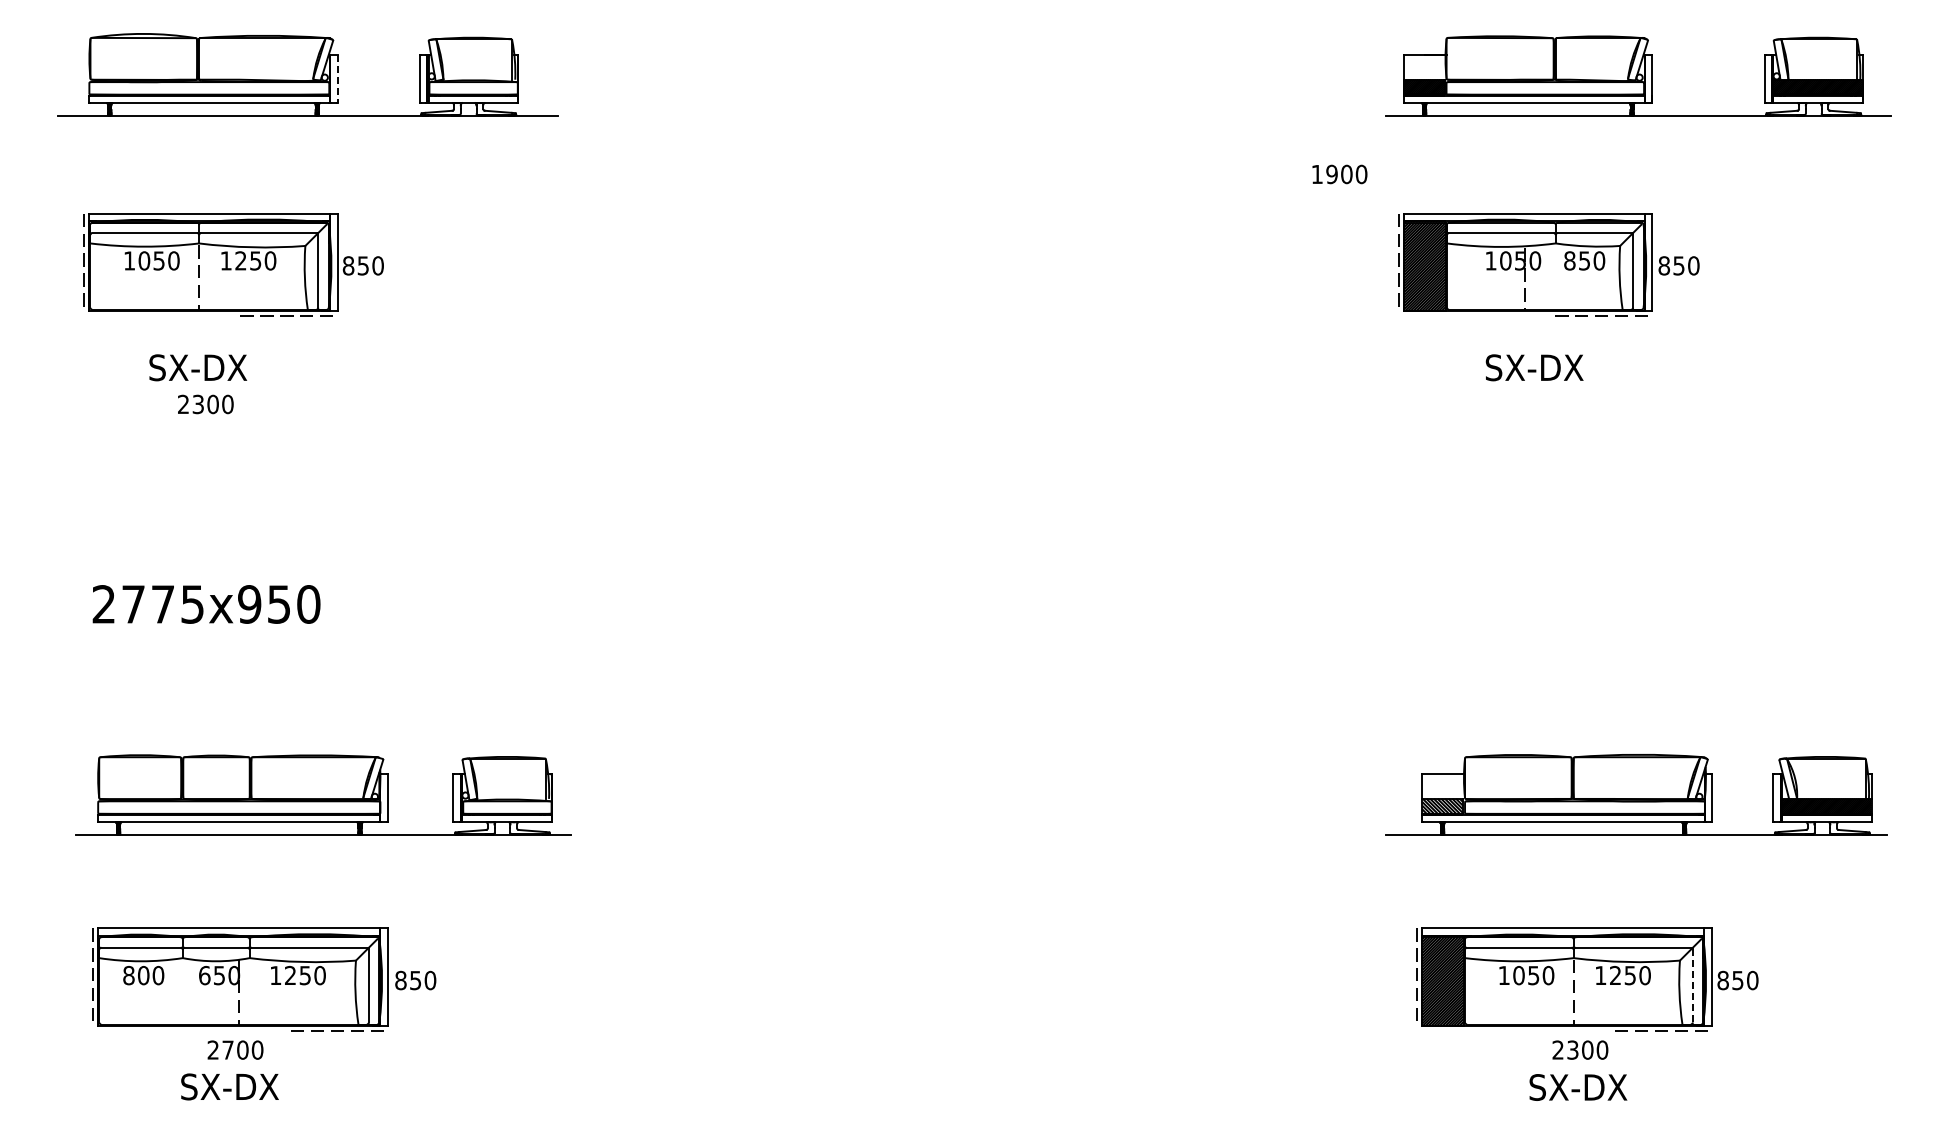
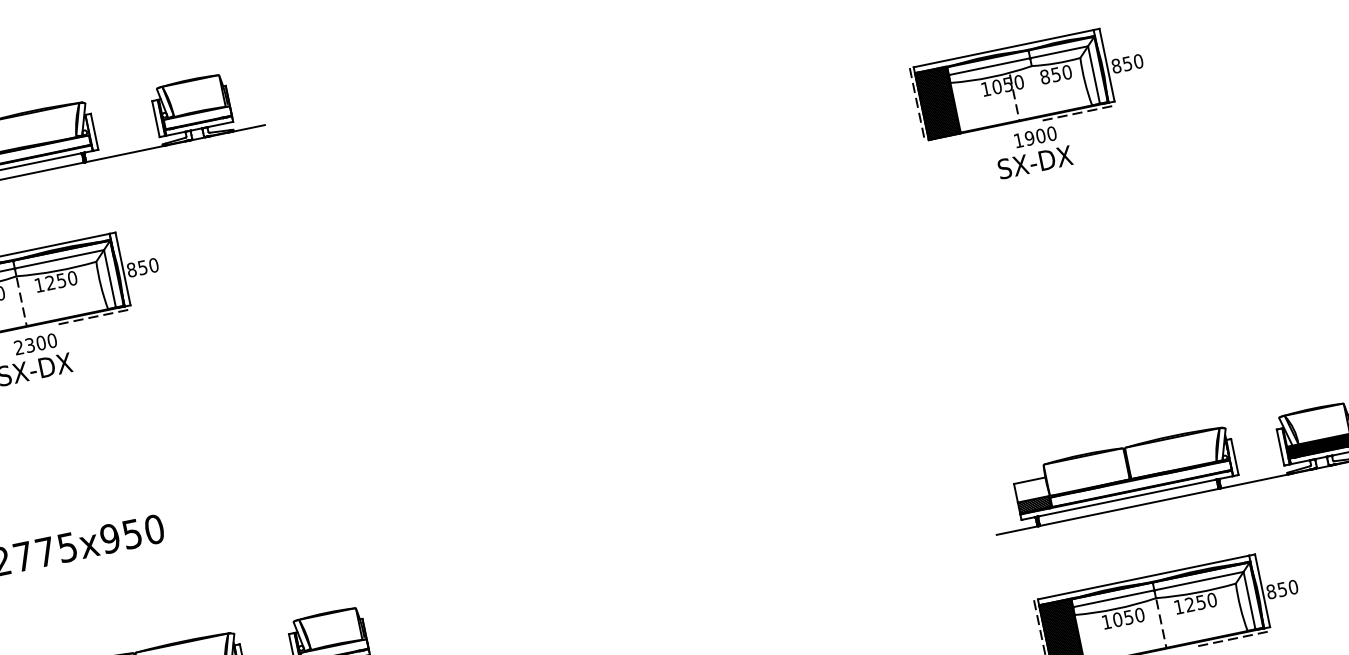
line: (337, 79) -> (94, 132), dashed -> solid
text: (1339, 174) -> (1035, 137), moved
text: (205, 404) -> (35, 344), moved
line: (1692, 984) -> (1248, 599), dashed -> solid

